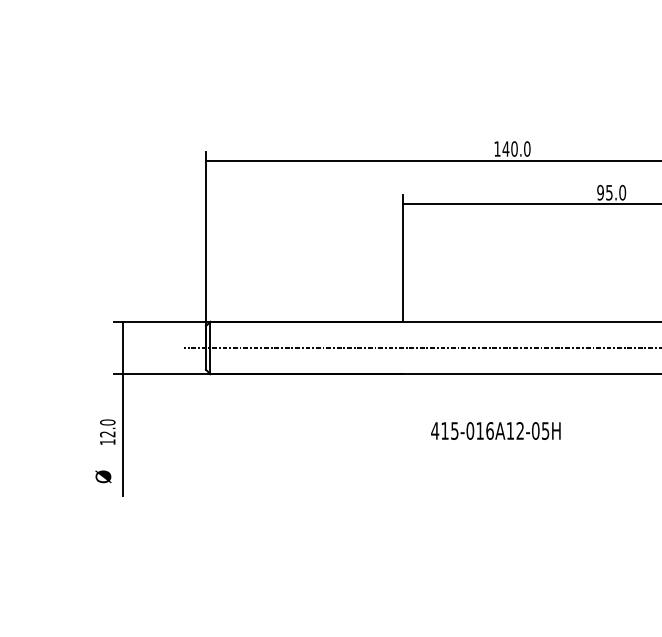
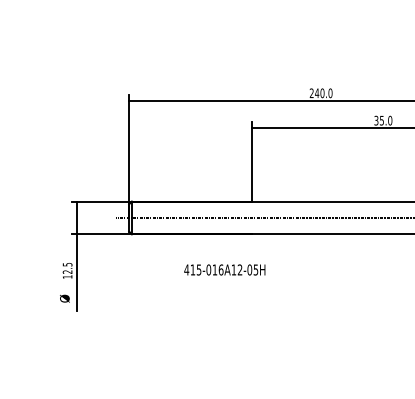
text: (496, 147) -> (311, 92), 140.0 -> 240.0
text: (600, 192) -> (376, 120), 95.0 -> 35.0
text: (107, 422) -> (67, 264), 12.0 -> 12.5
text: (495, 430) -> (224, 269), moved

